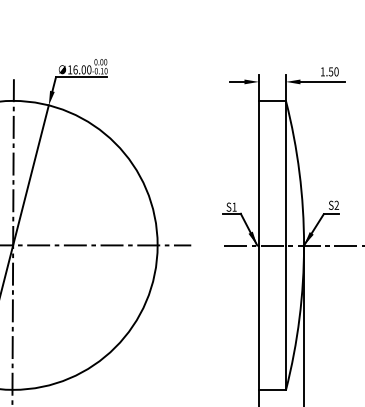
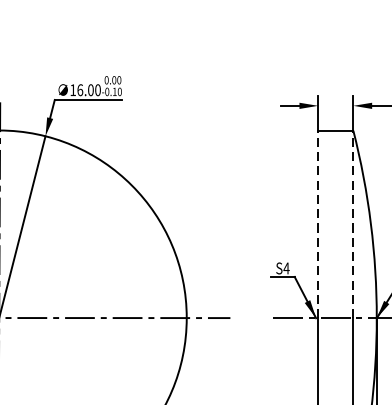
line: (258, 172) -> (317, 223), solid -> dashed
line: (285, 172) -> (352, 223), solid -> dashed
text: (234, 206) -> (286, 267), S1 -> S4

